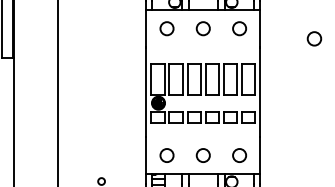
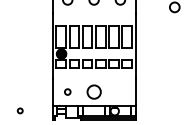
circle: (166, 155) -> (67, 92), size x0.6
circle: (202, 155) -> (93, 92), size x1.4
circle: (239, 155) -> (120, 92), removed

